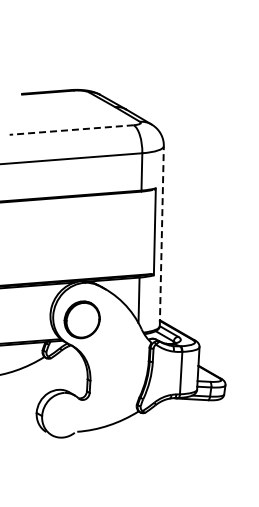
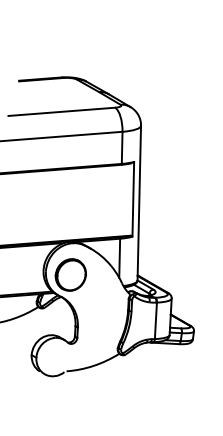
line: (71, 130) -> (61, 112), dashed -> solid
line: (161, 236) -> (139, 203), dashed -> solid

